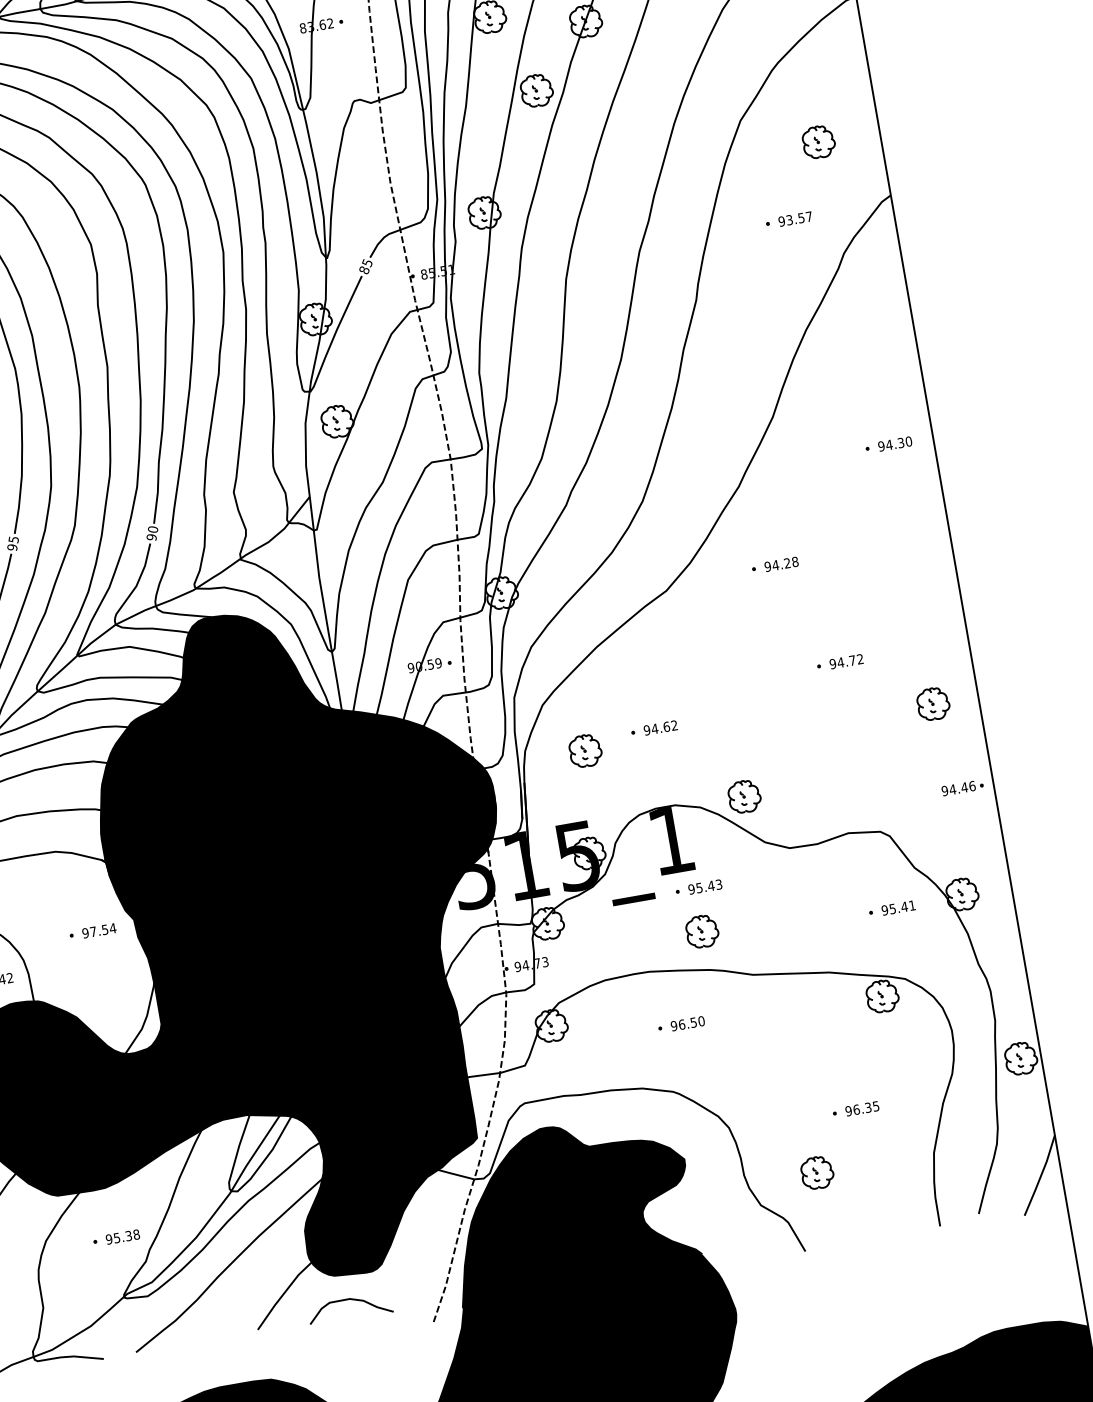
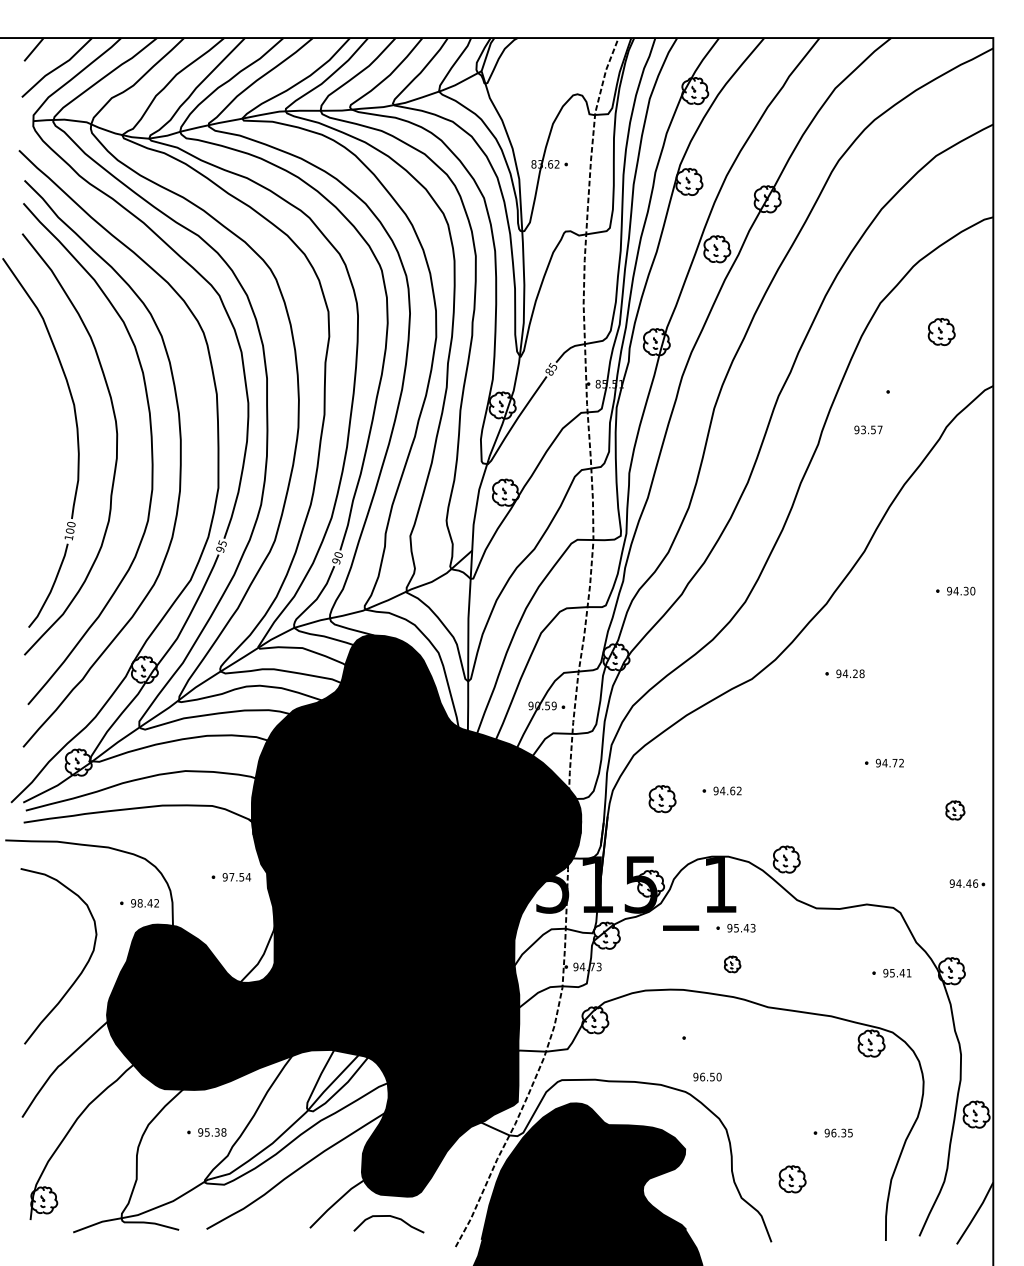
text: (795, 218) -> (868, 429), moved
part: (933, 704) -> (955, 810), size x0.7
part: (702, 931) -> (732, 964), size x0.6
text: (687, 1023) -> (707, 1076), moved

